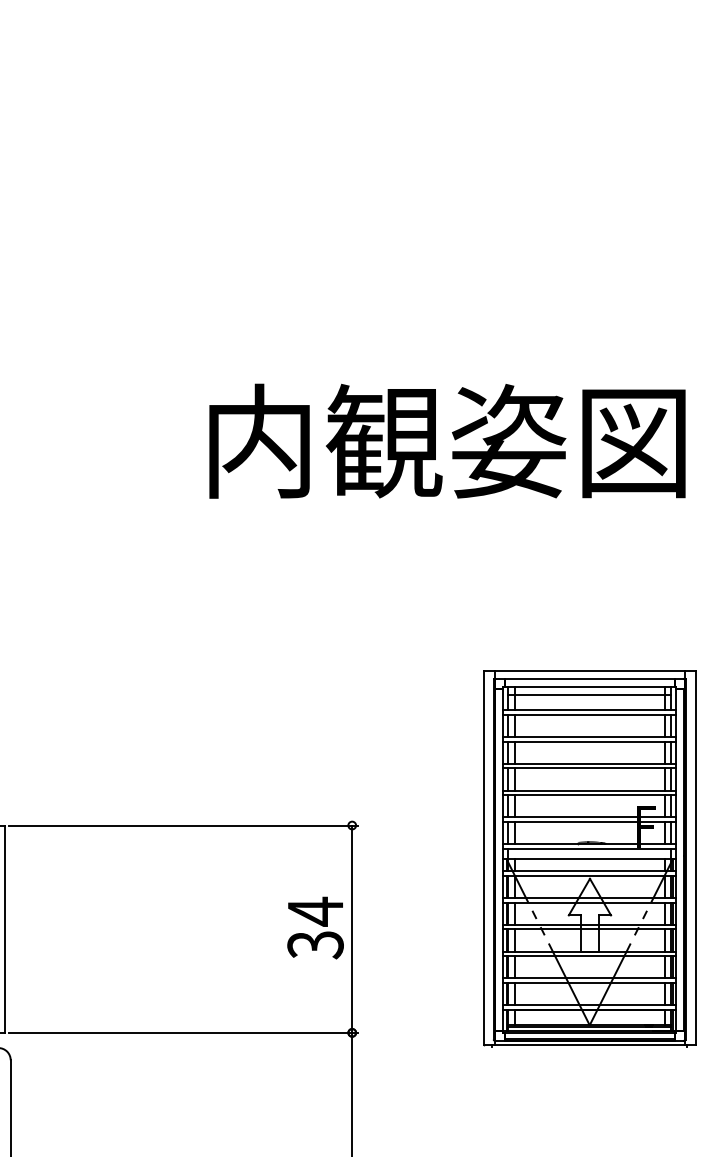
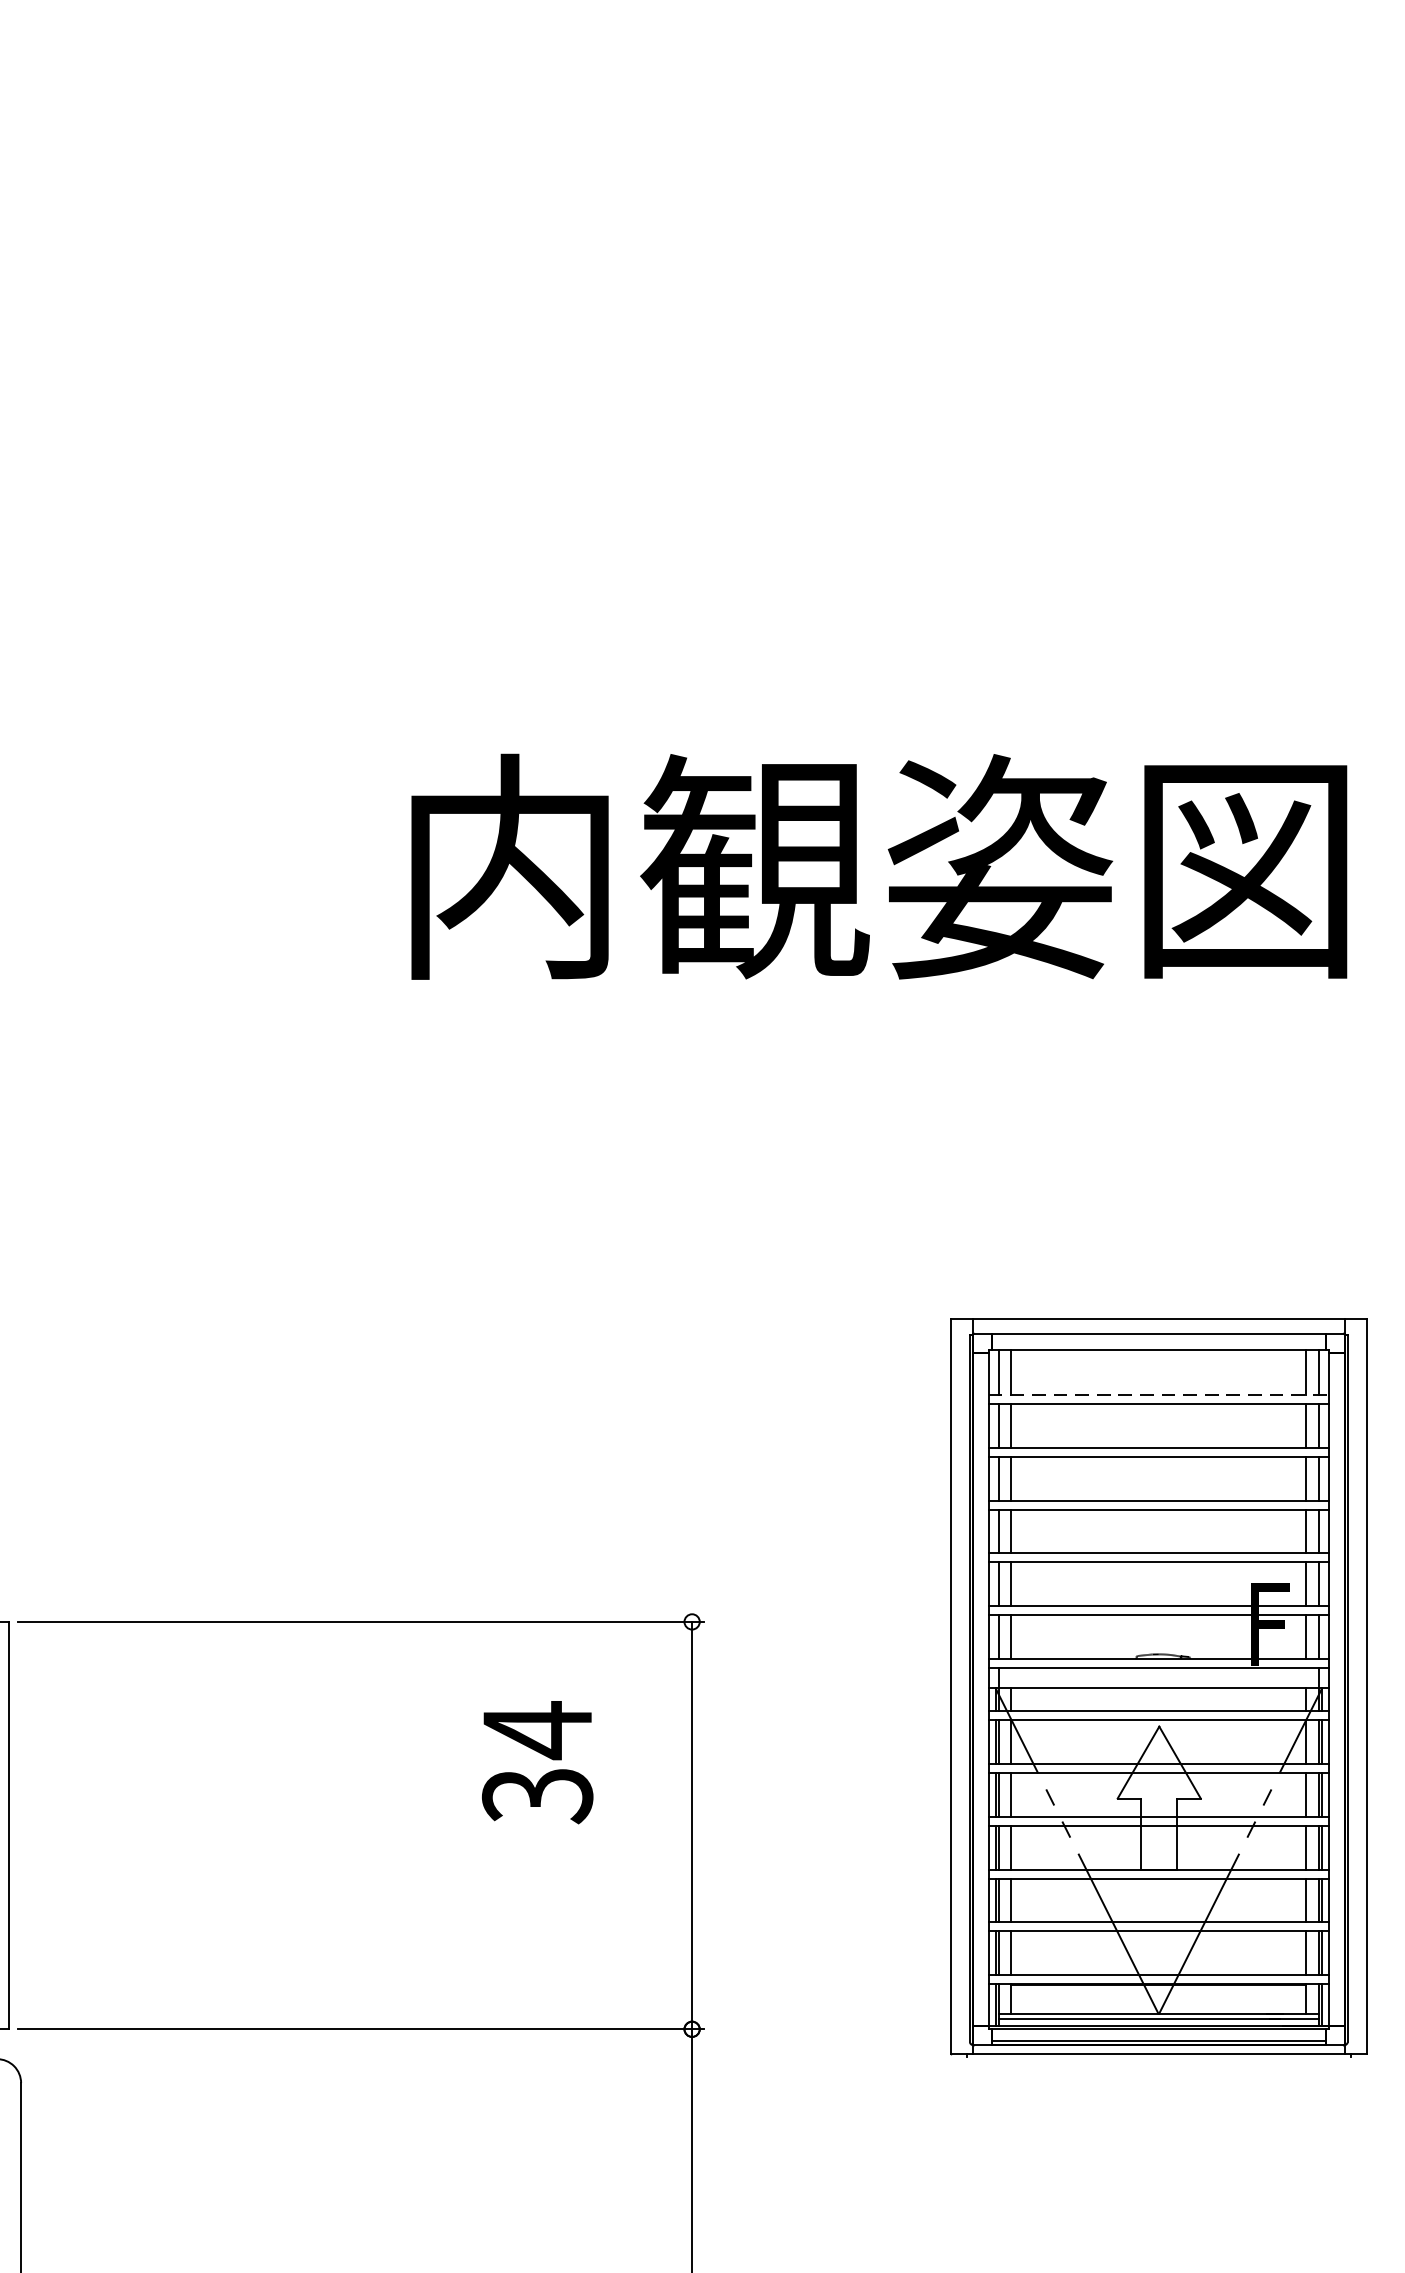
line: (589, 695) -> (1158, 1366), removed
line: (589, 710) -> (1158, 1395), solid -> dashed
text: (315, 927) -> (537, 1761), moved

